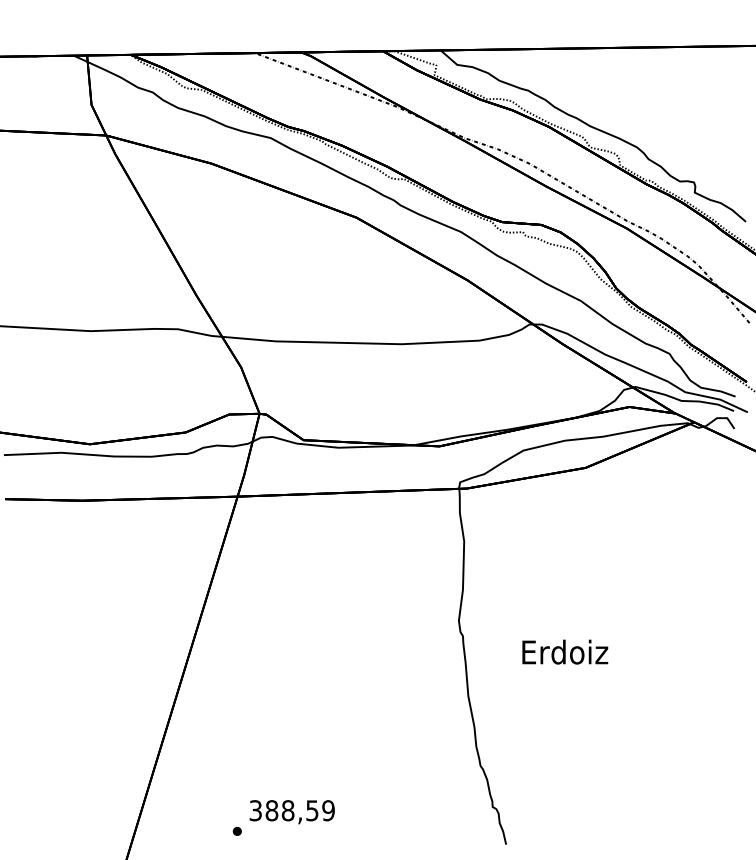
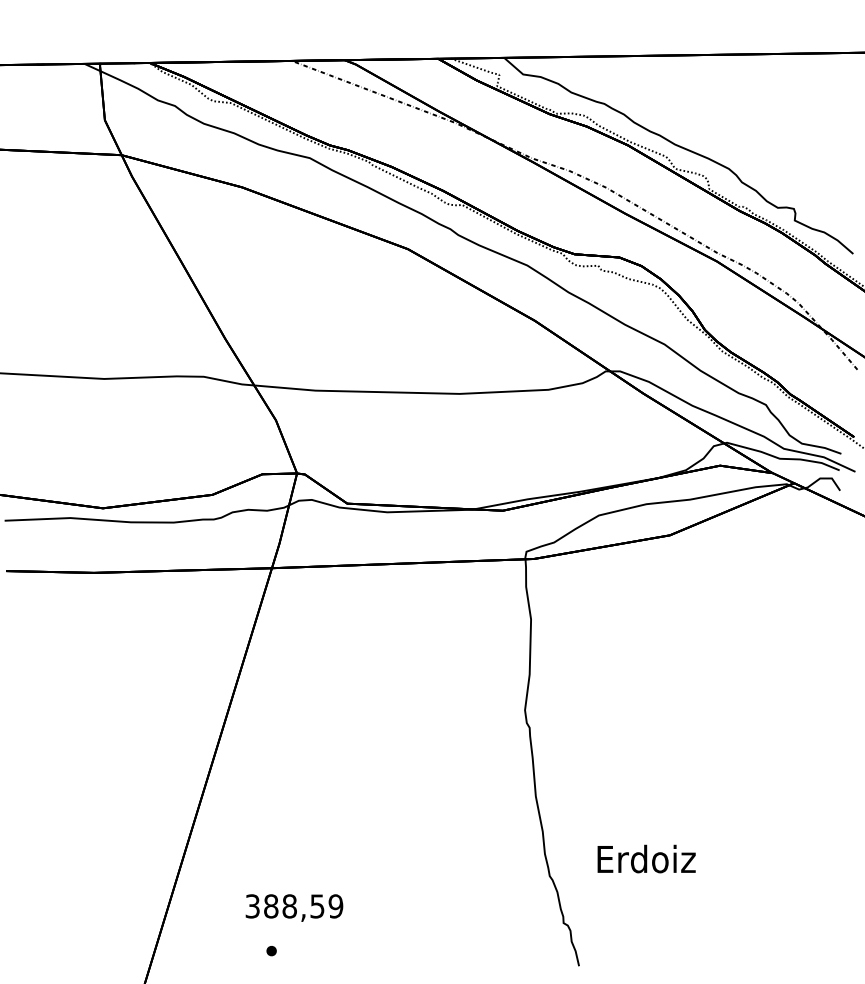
text: (565, 651) -> (646, 858), moved
text: (292, 811) -> (294, 907), moved

